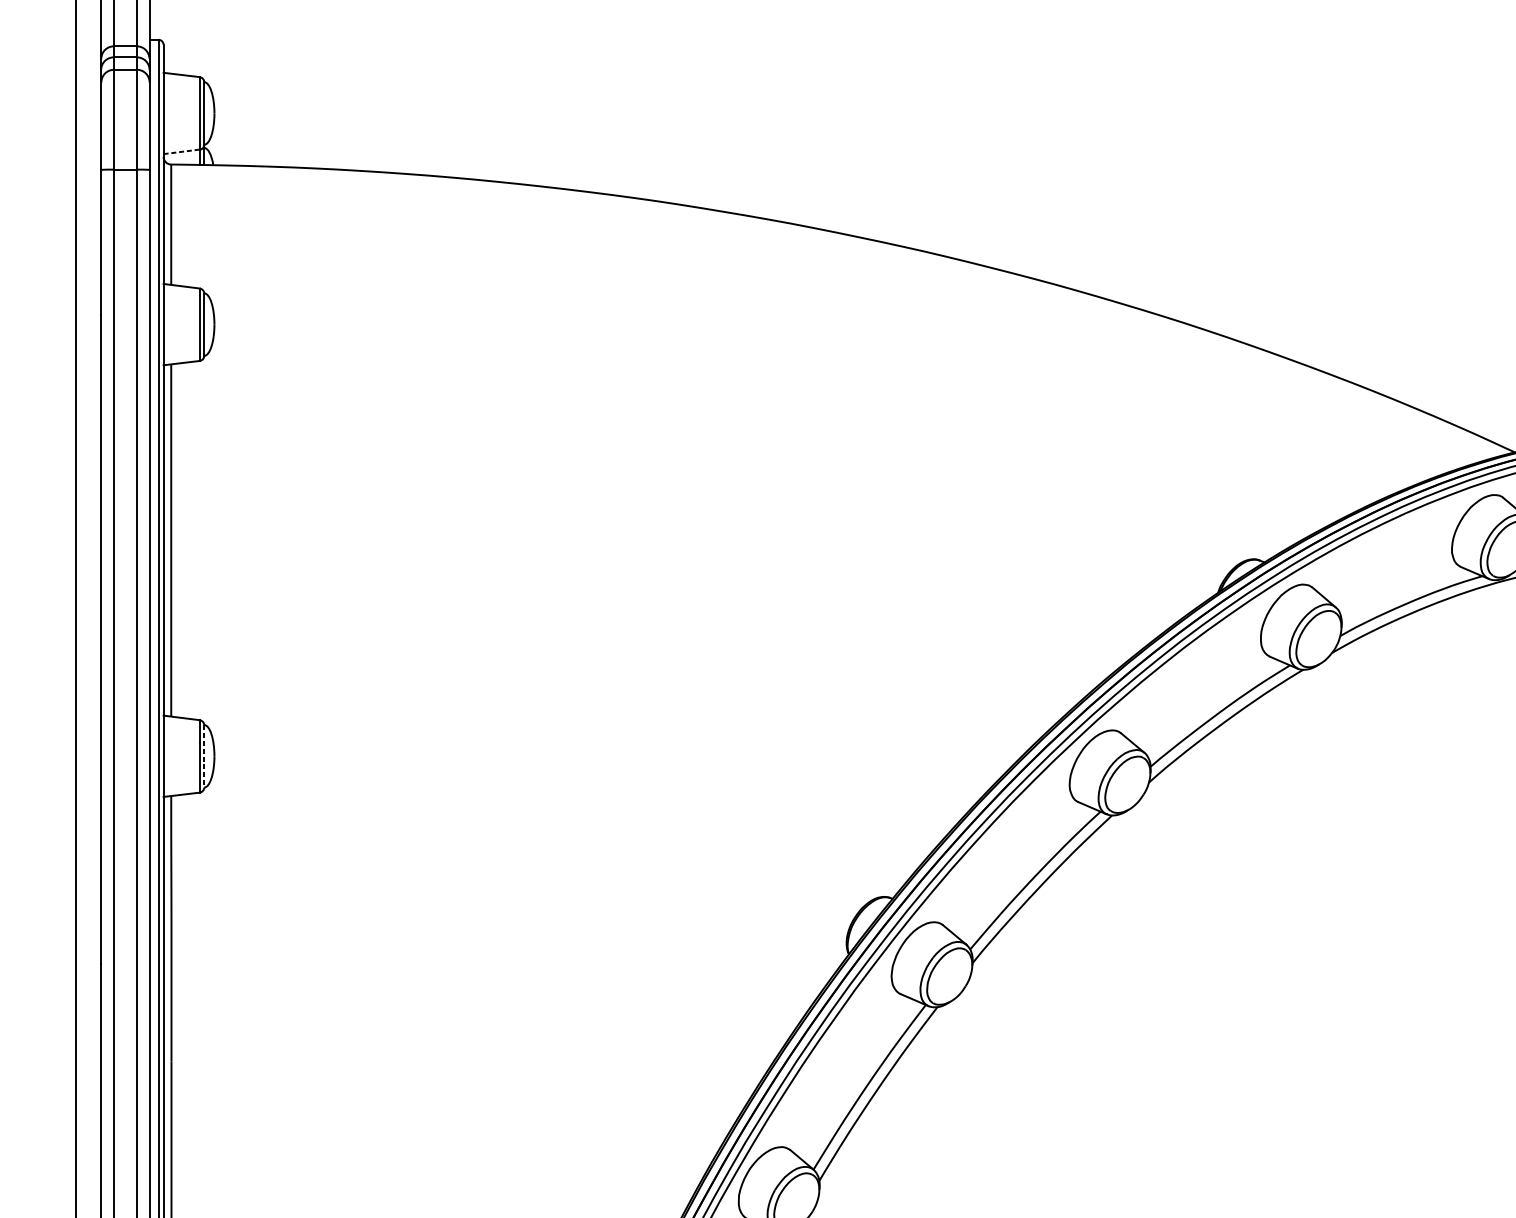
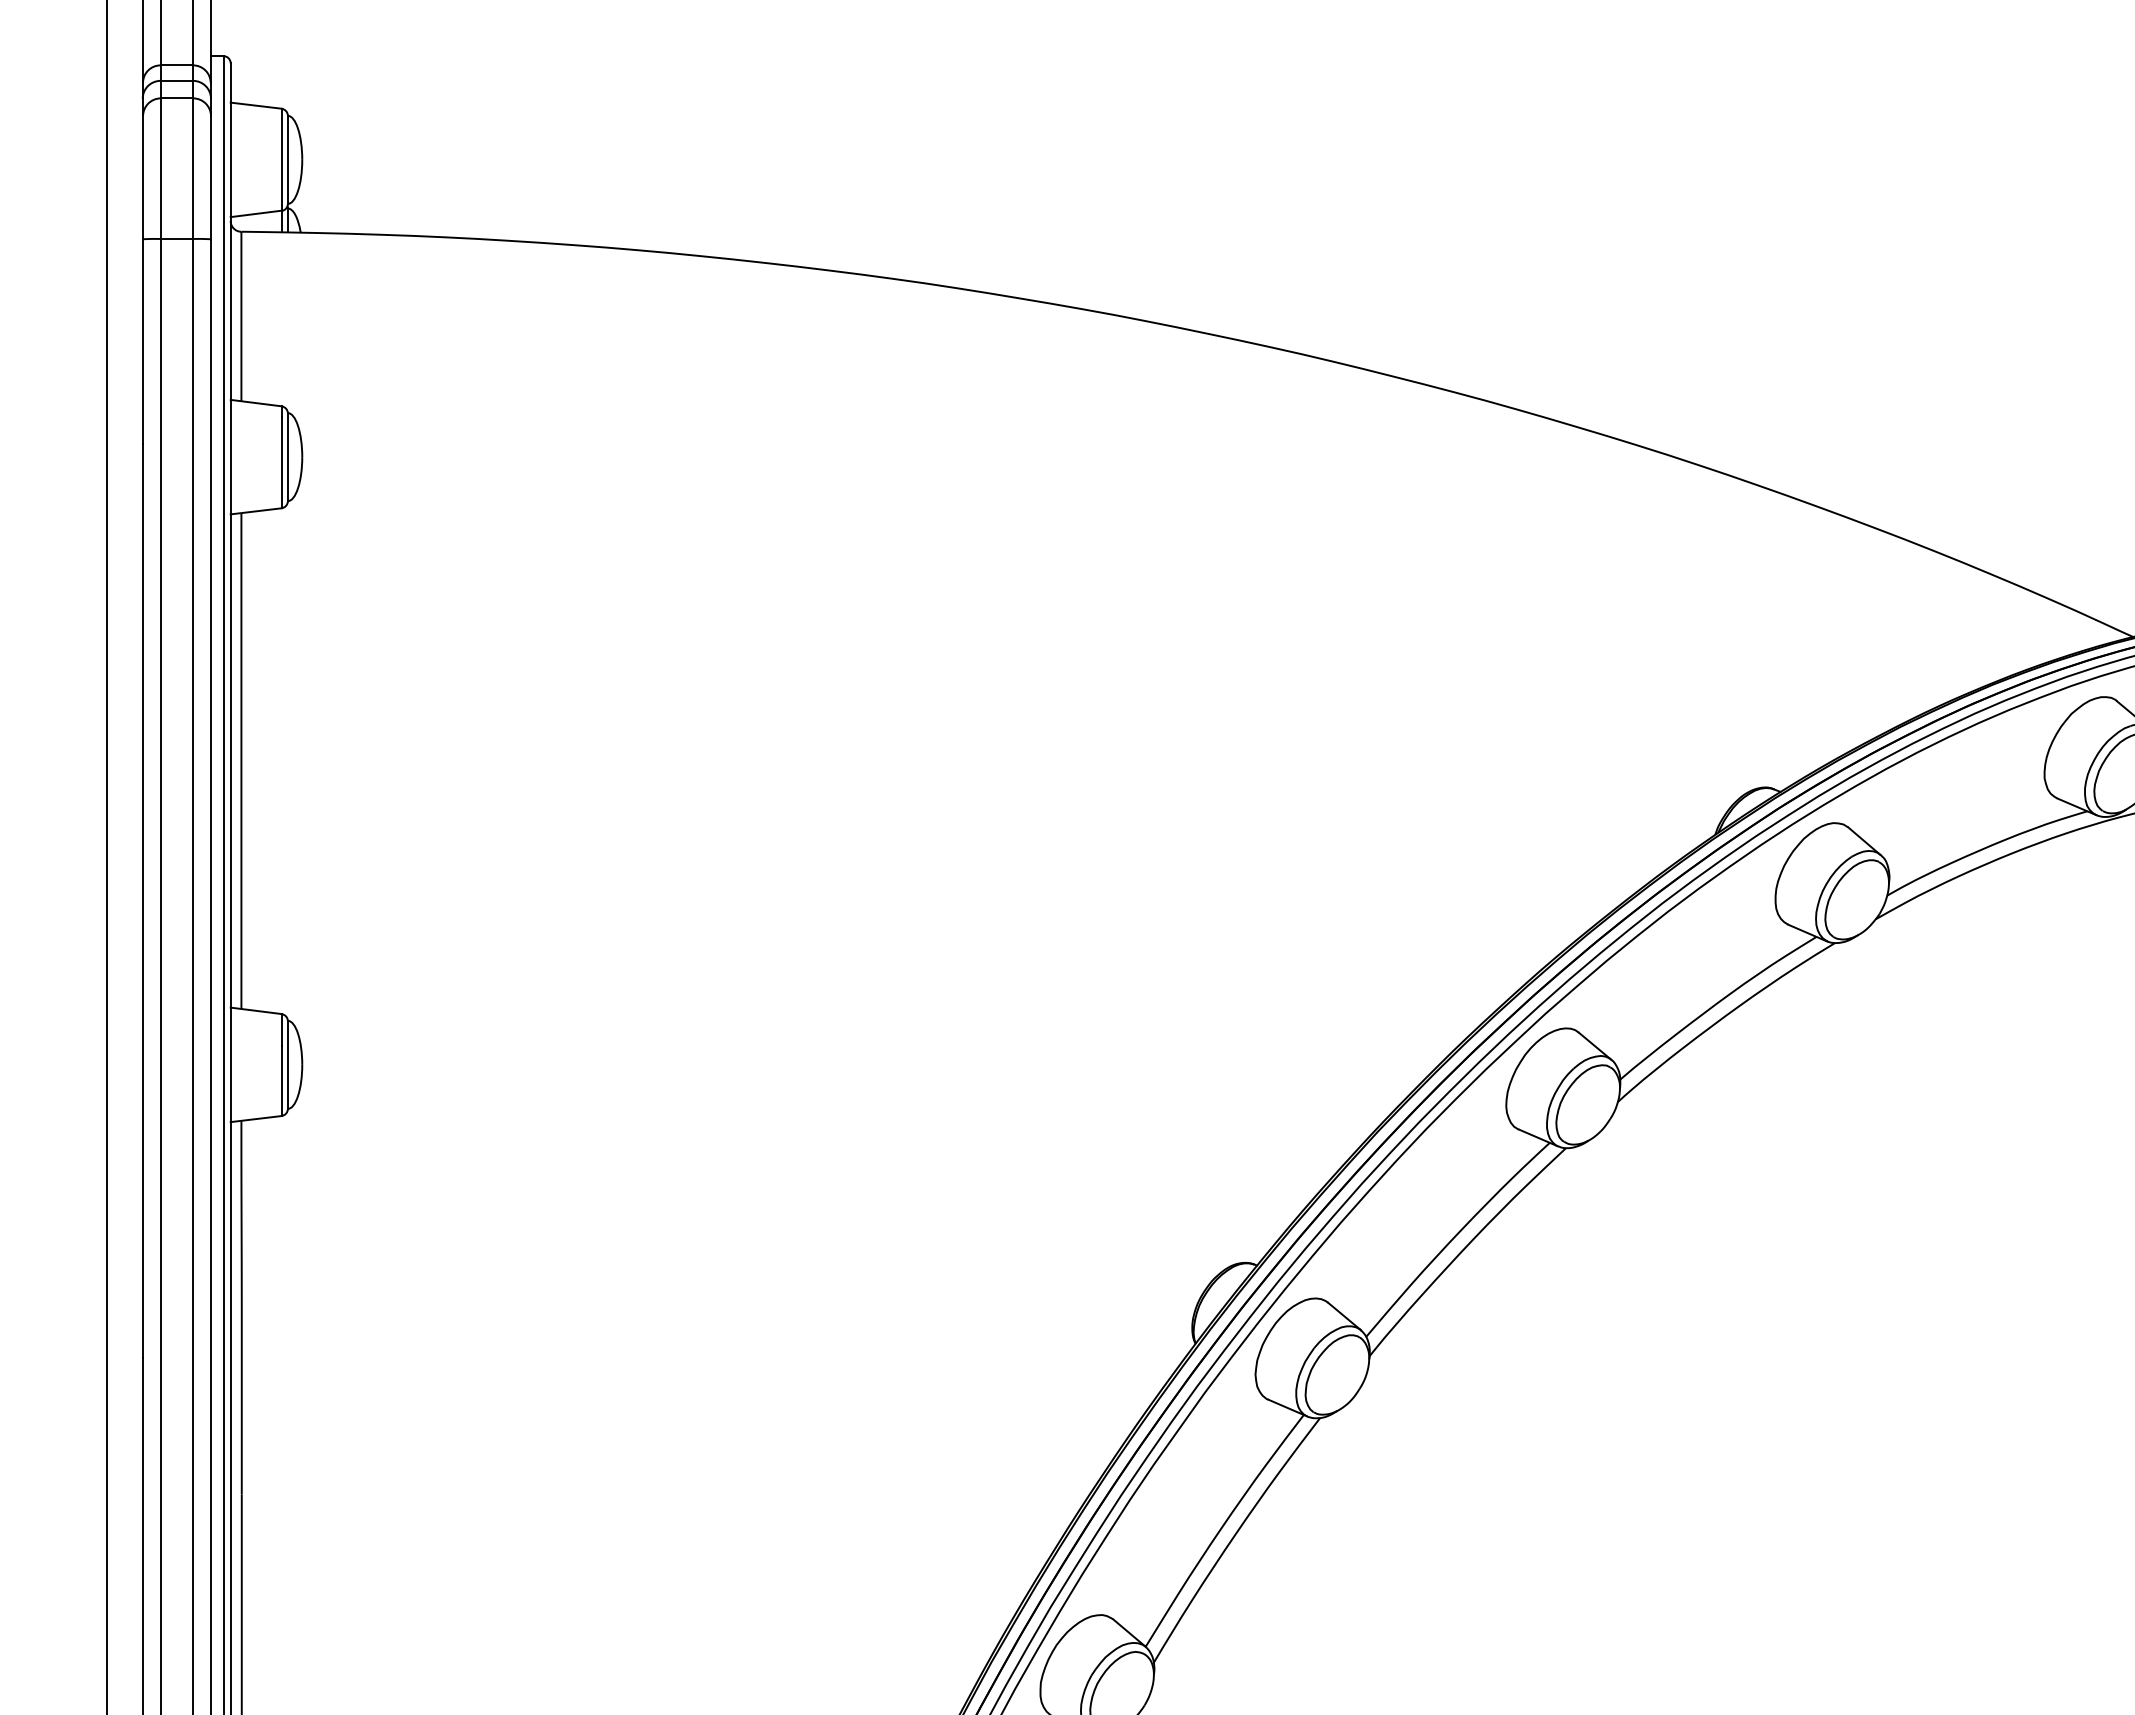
line: (181, 151) -> (256, 213), dashed -> solid
line: (203, 756) -> (287, 1065), dashed -> solid

